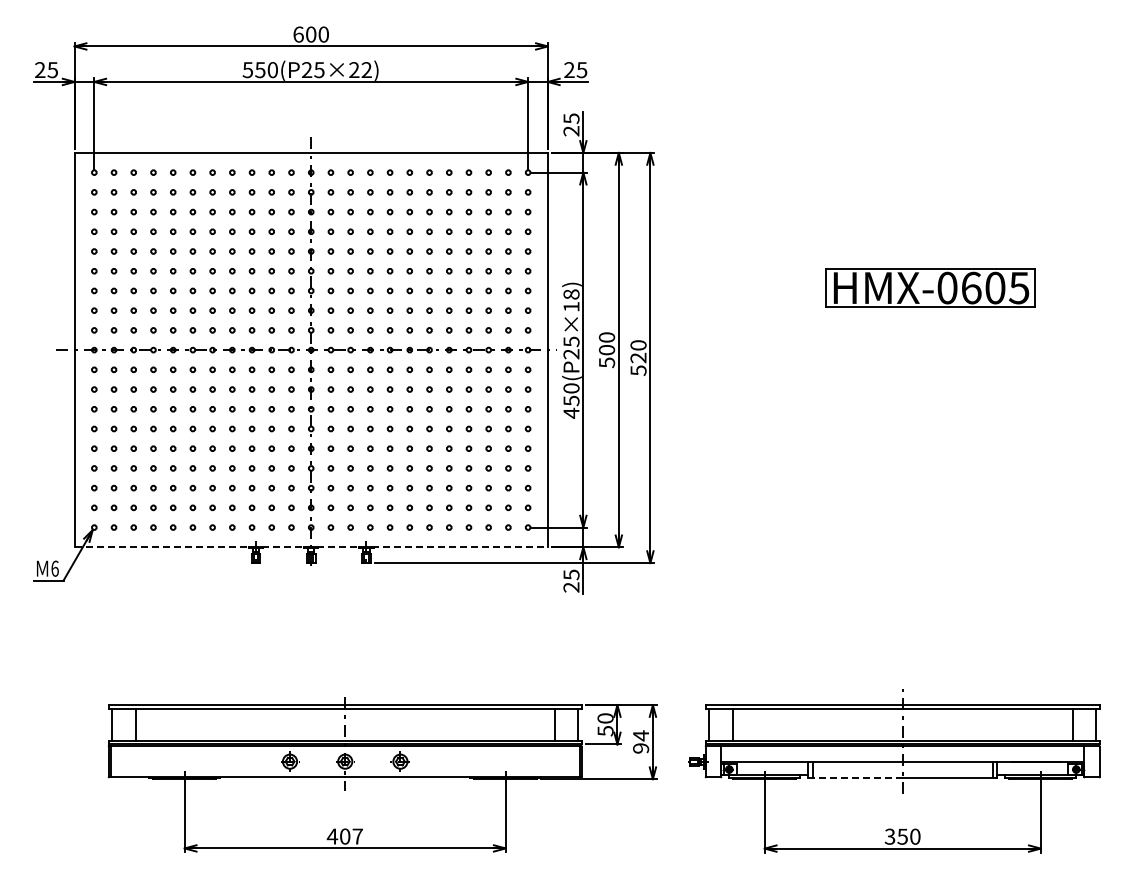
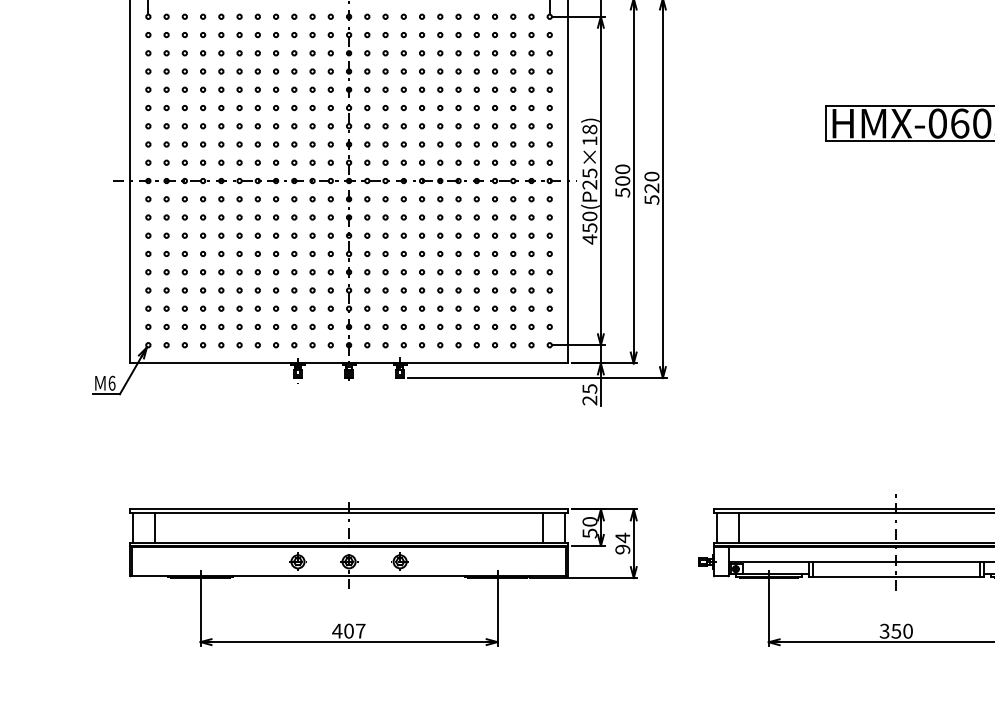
line: (311, 547) -> (349, 363), dashed -> solid
part: (382, 774) -> (383, 573), moved
line: (854, 777) -> (851, 576), dashed -> solid

